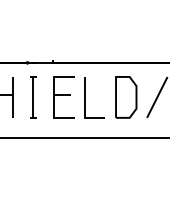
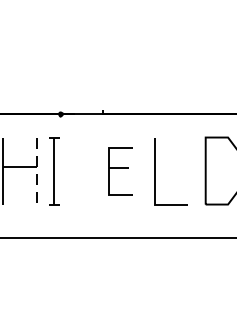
line: (13, 97) -> (37, 171), solid -> dashed
part: (33, 97) -> (54, 171), moved
part: (63, 97) -> (119, 171), size x0.7

